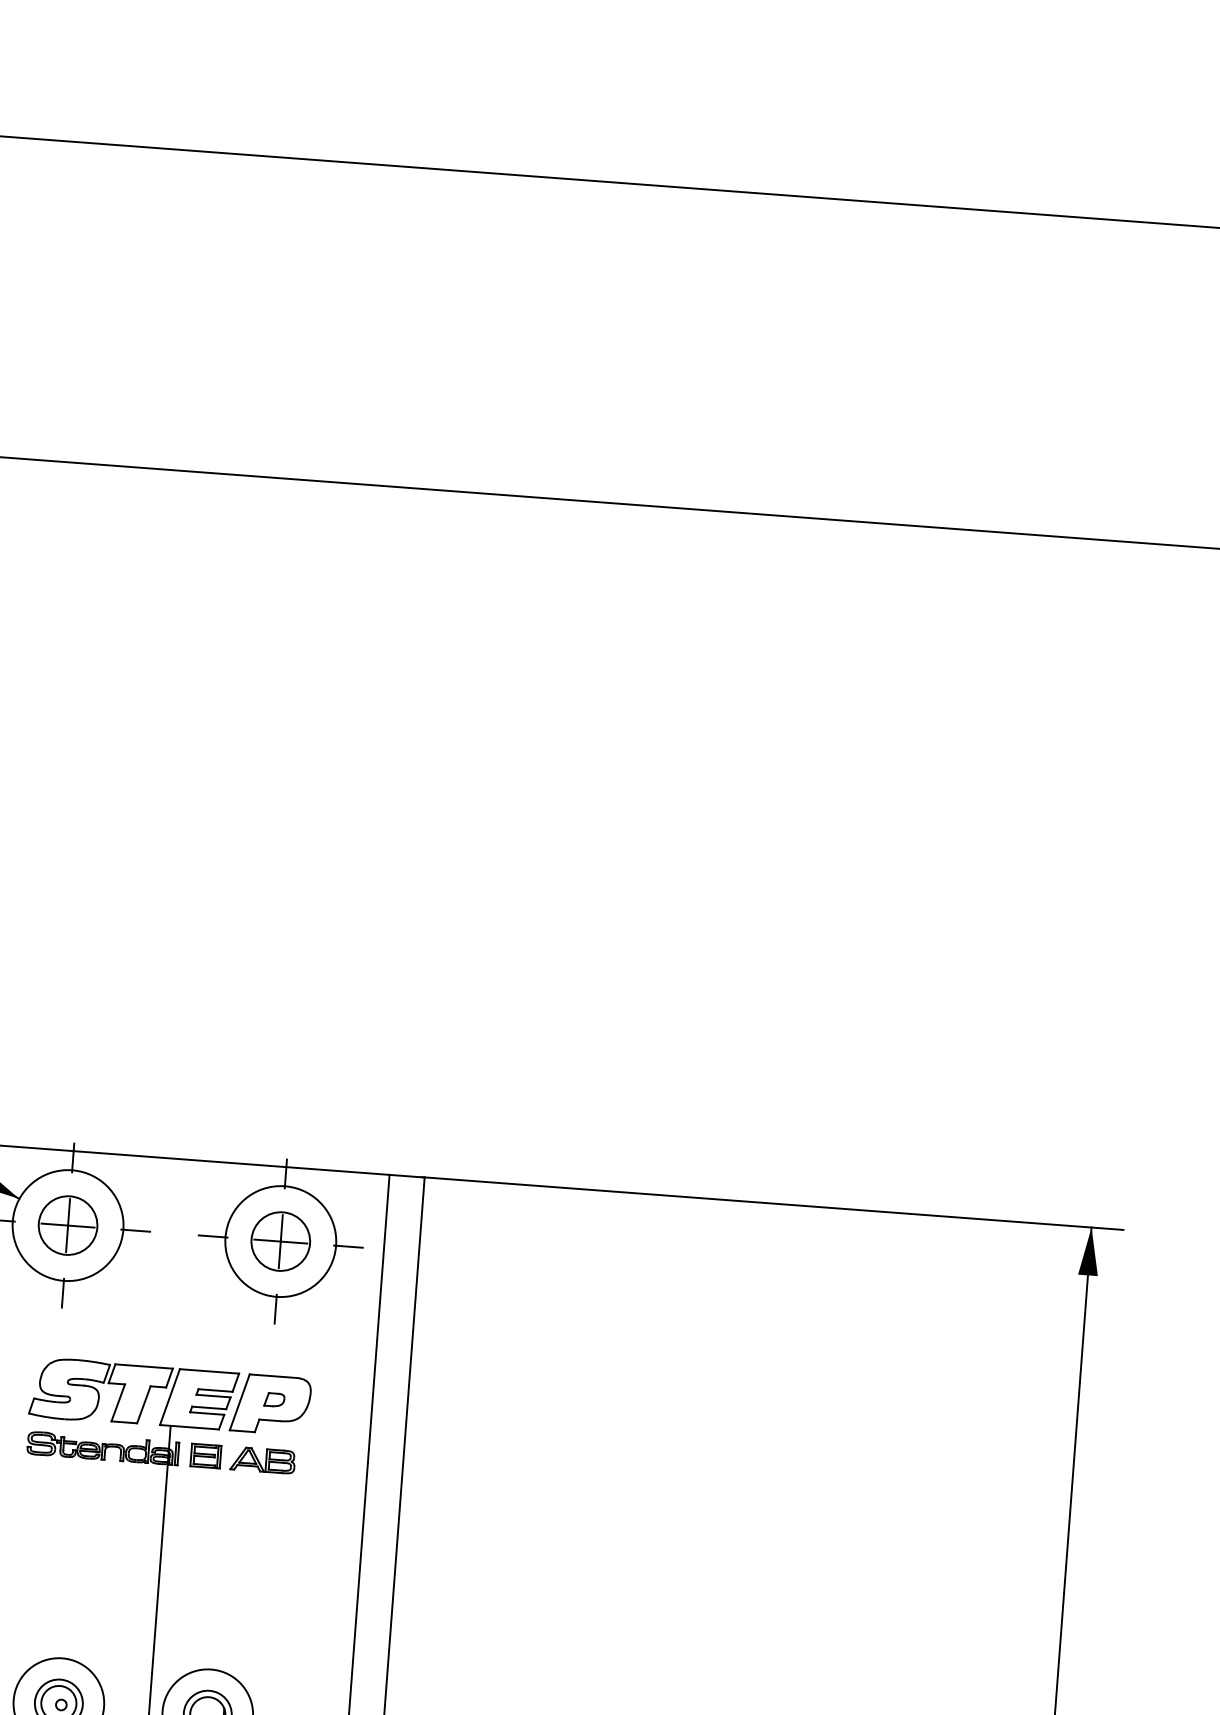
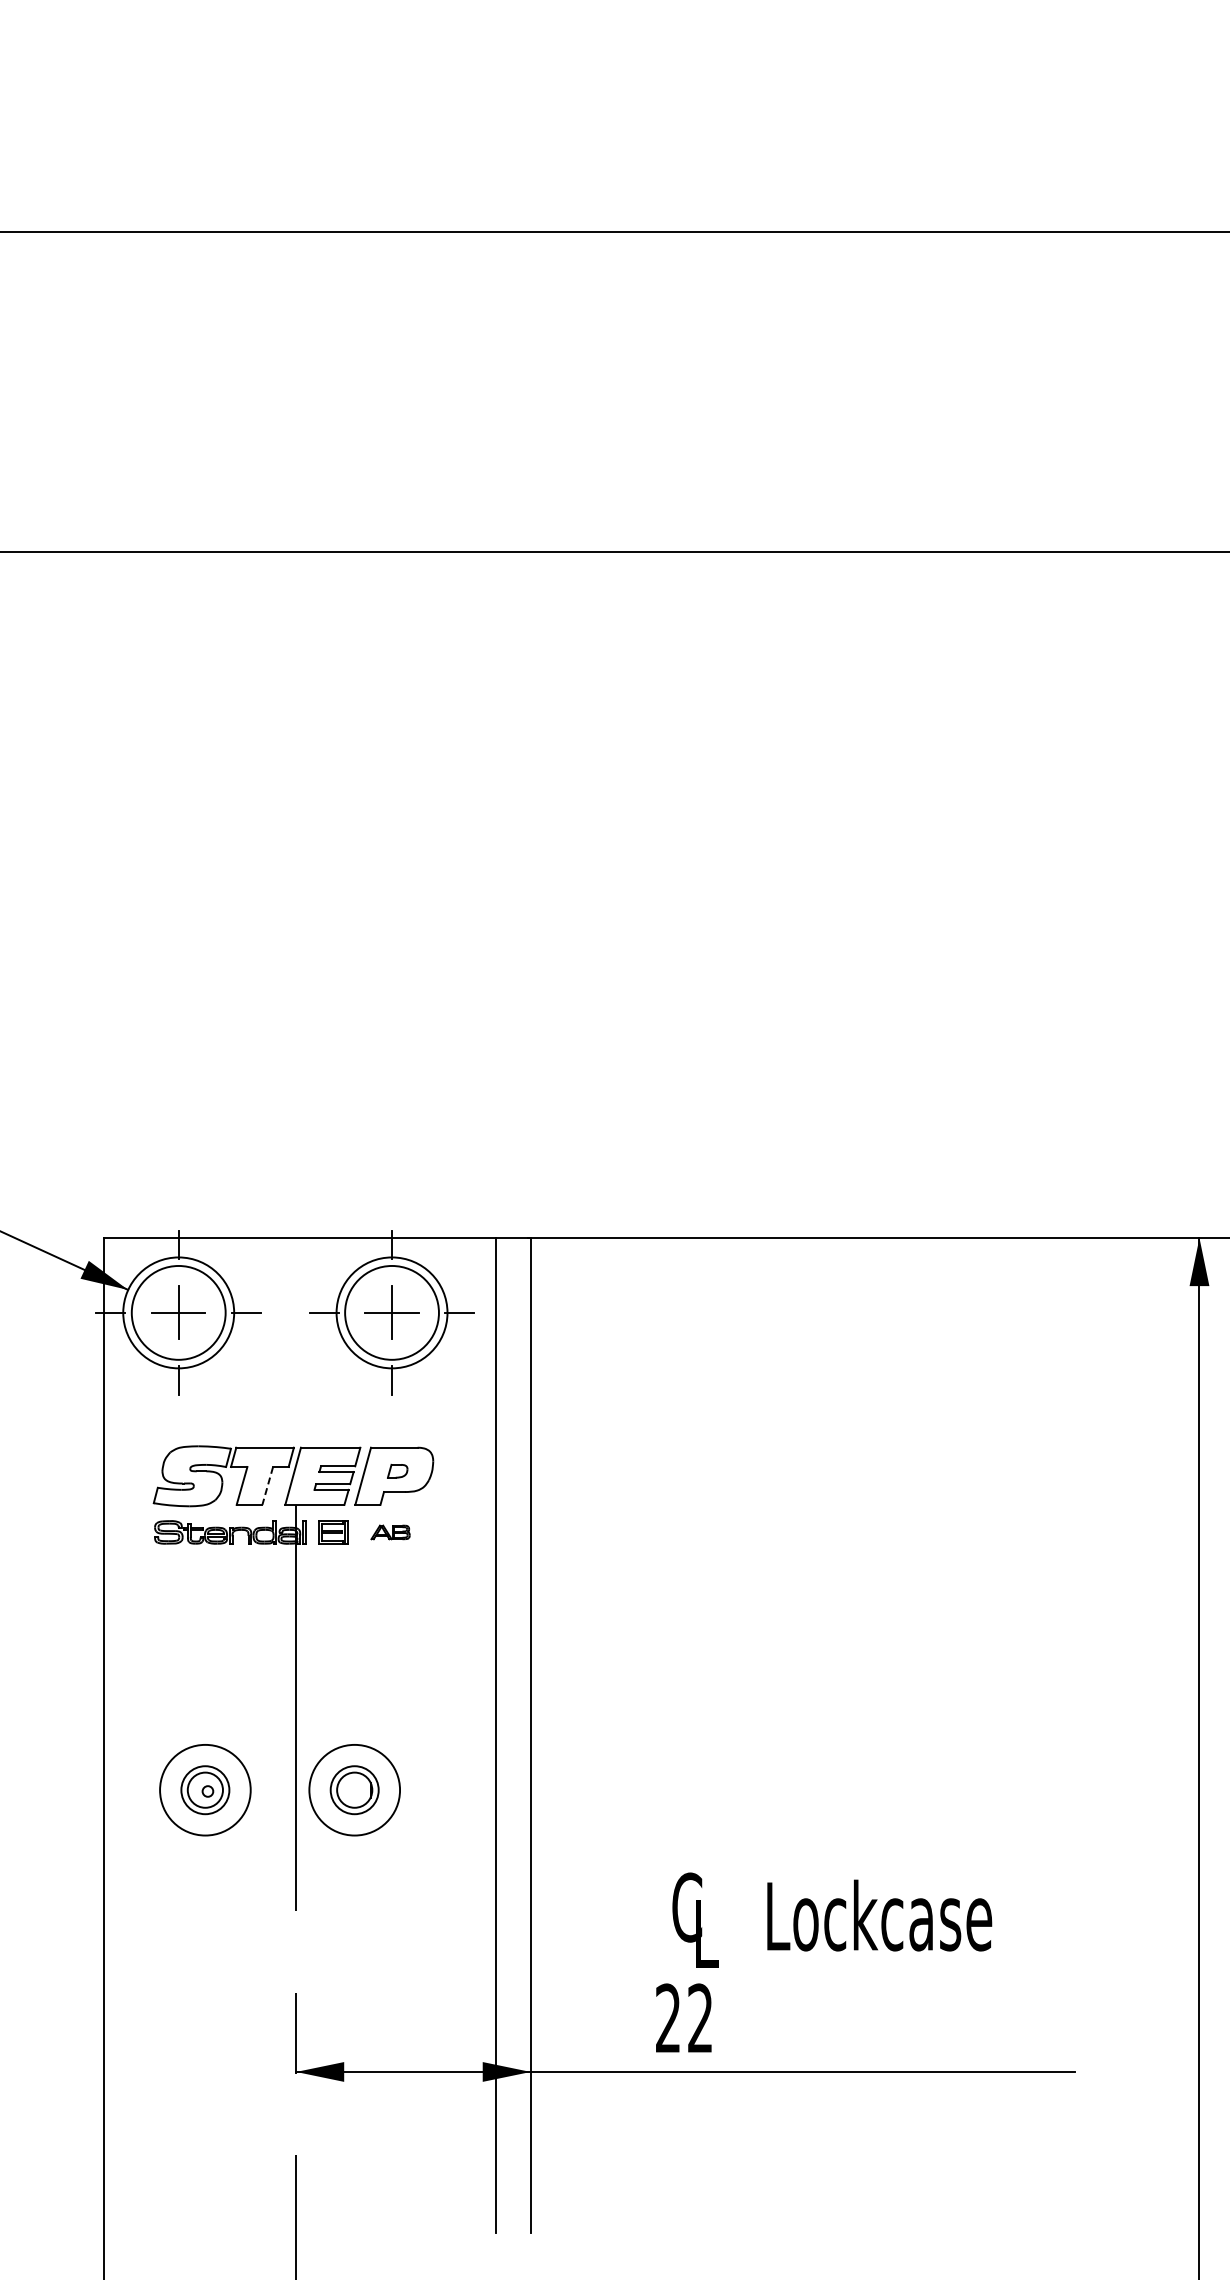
circle: (67, 1225) -> (178, 1312), size x1.6
circle: (280, 1241) -> (391, 1312), size x1.6
line: (143, 1404) -> (267, 1485), solid -> dashed
part: (262, 1460) -> (390, 1532), size x0.6

